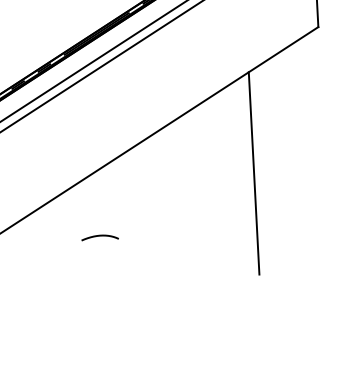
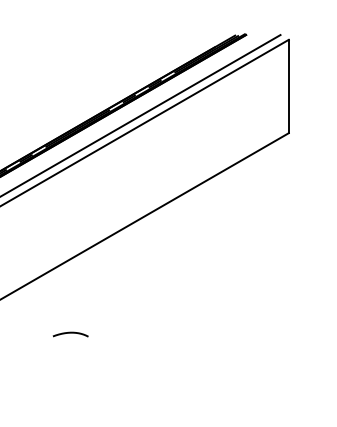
line: (254, 172) -> (220, 268), removed
curve: (99, 236) -> (70, 333), moved

